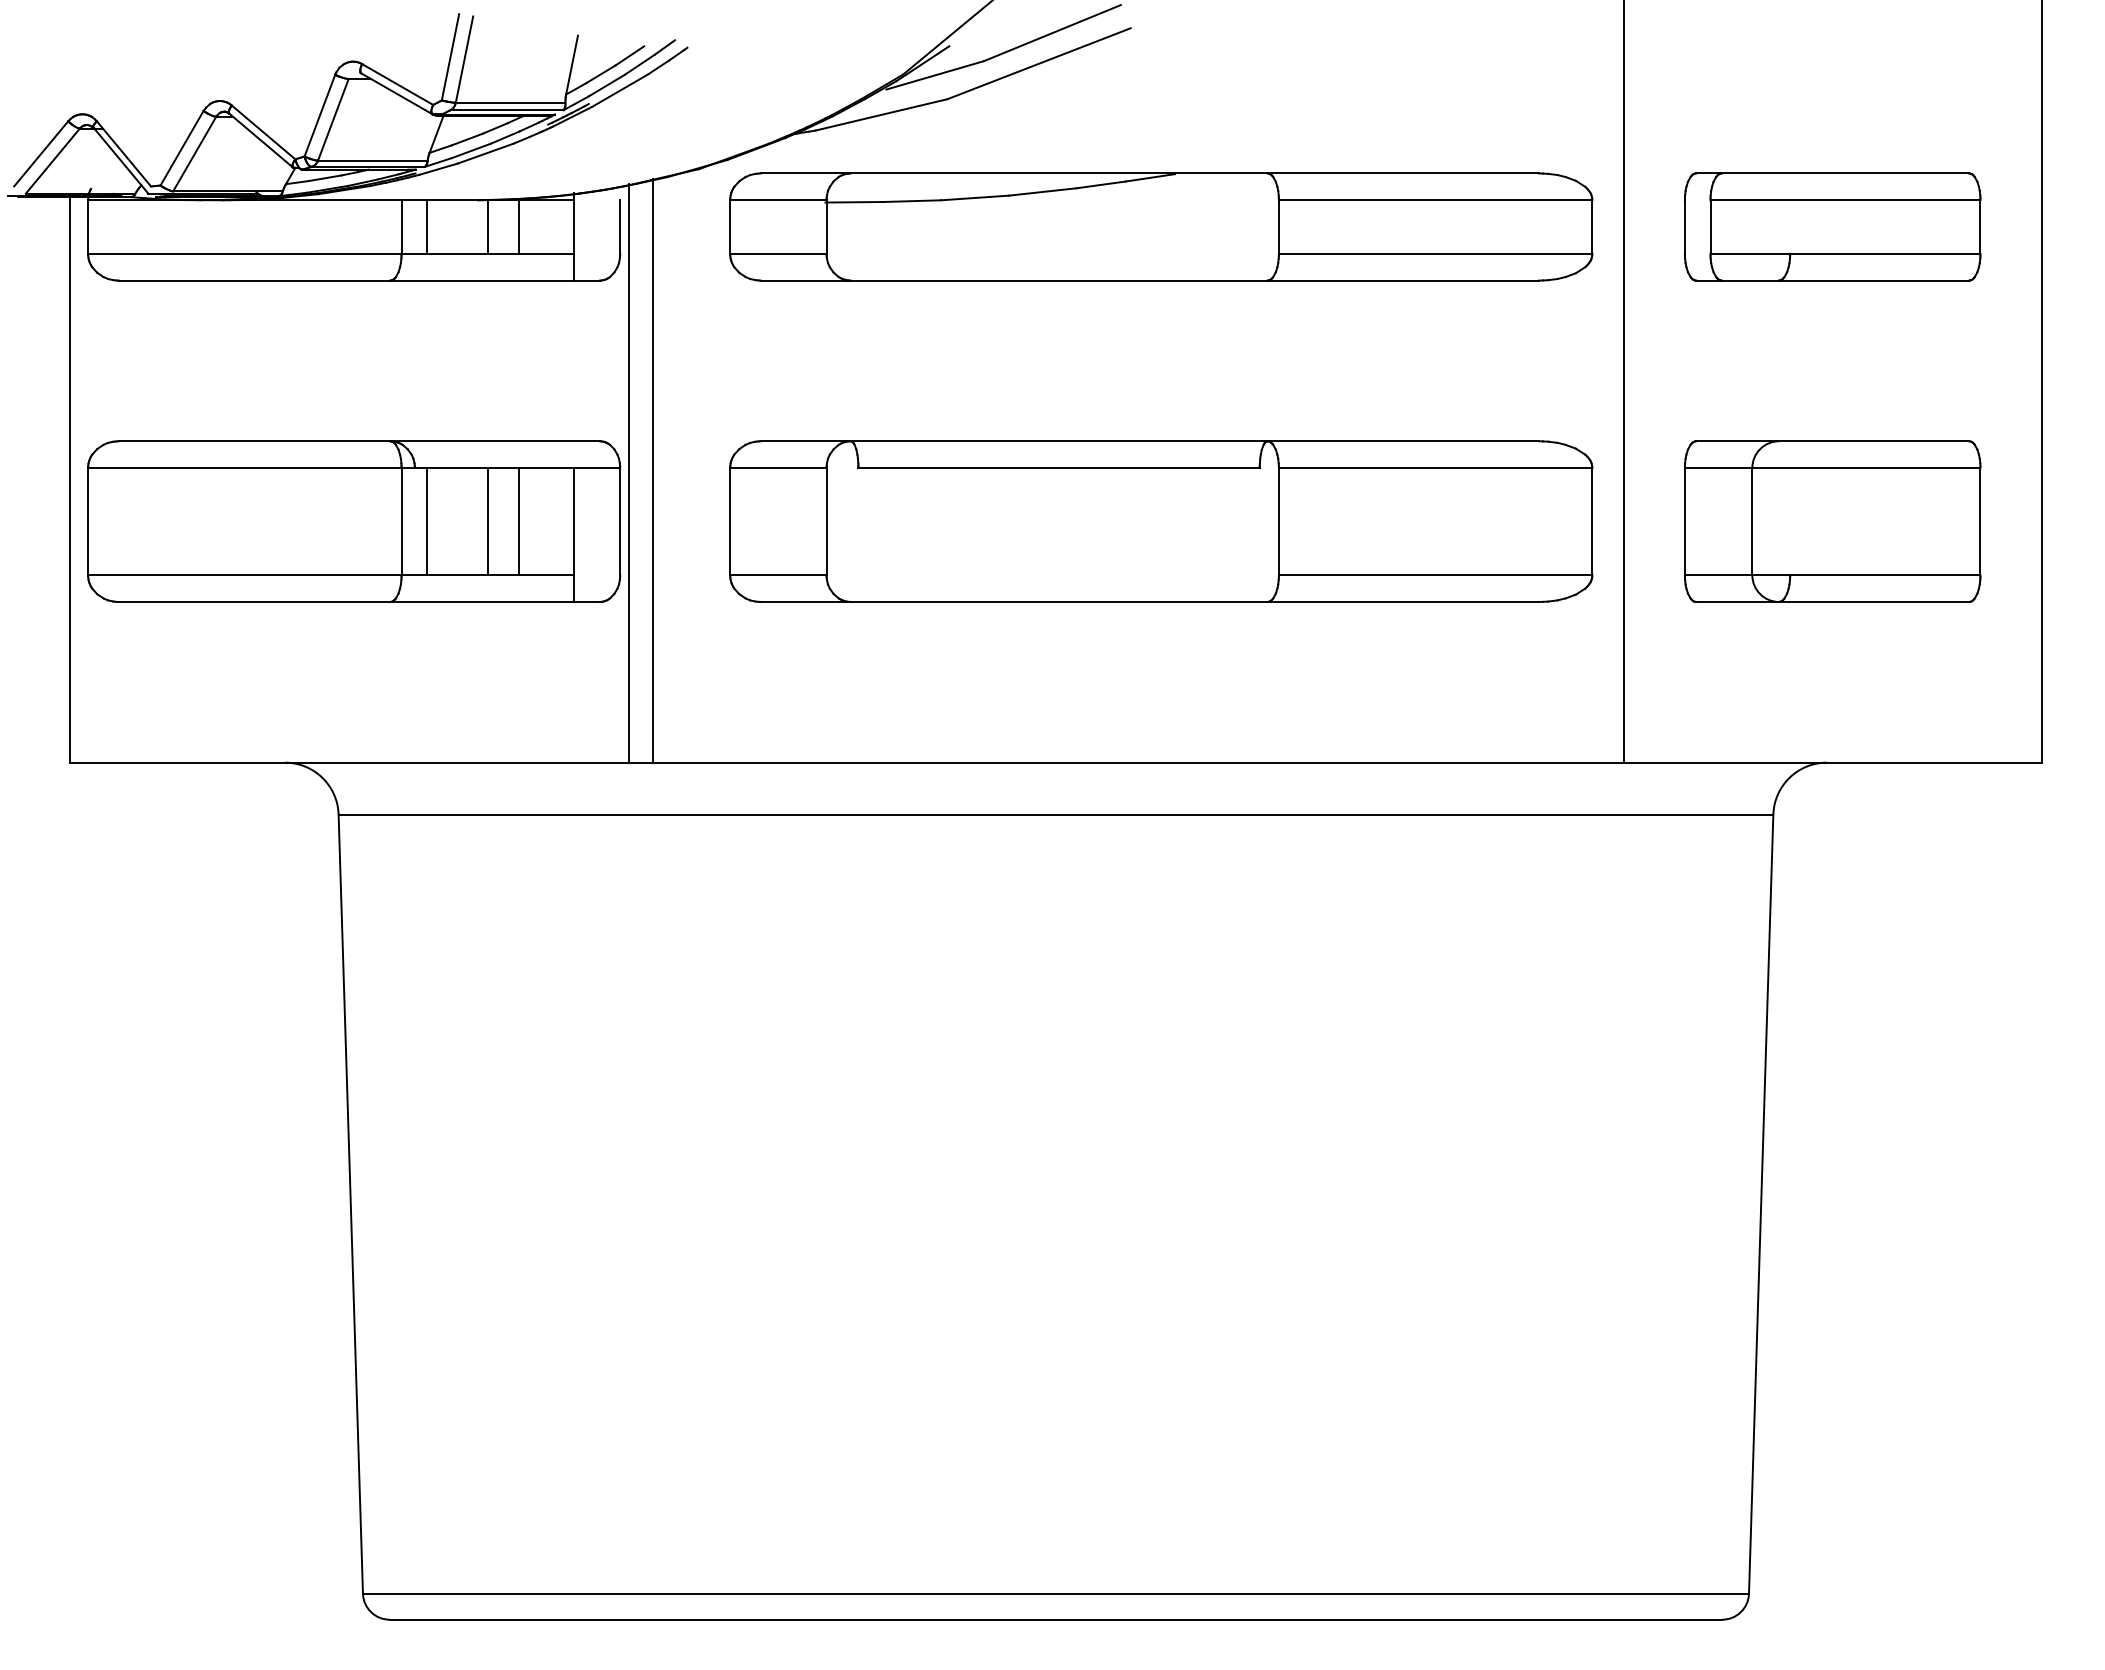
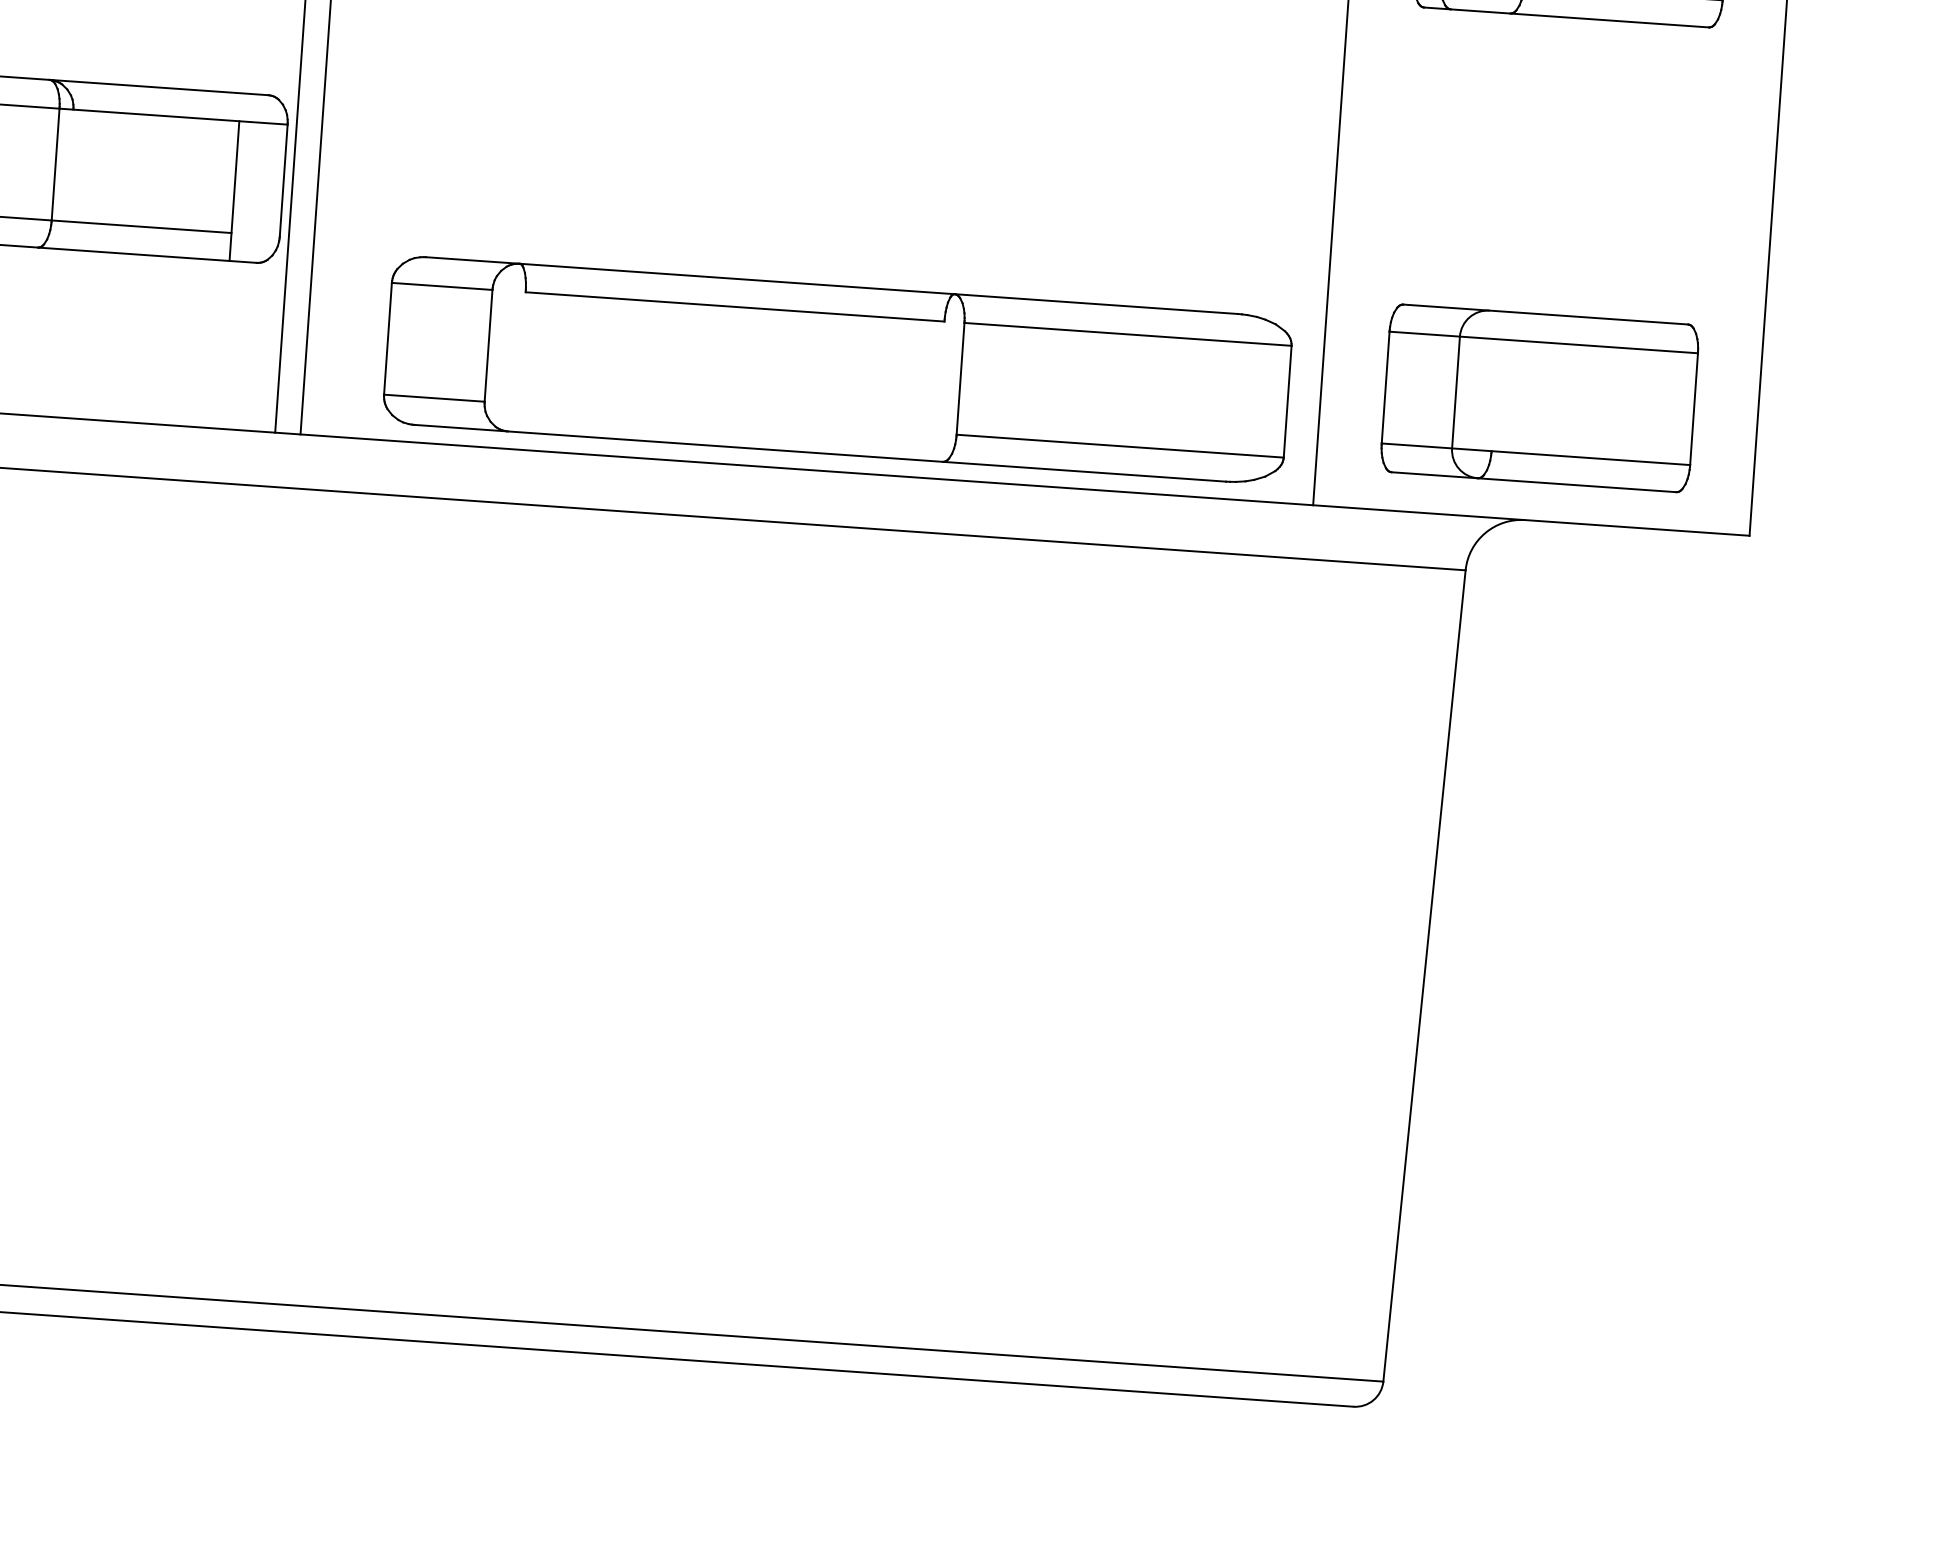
line: (426, 521) -> (81, 166), removed
line: (488, 521) -> (146, 170), removed
line: (519, 521) -> (178, 173), removed
part: (1161, 521) -> (838, 370), moved
part: (1832, 521) -> (1539, 398), moved

